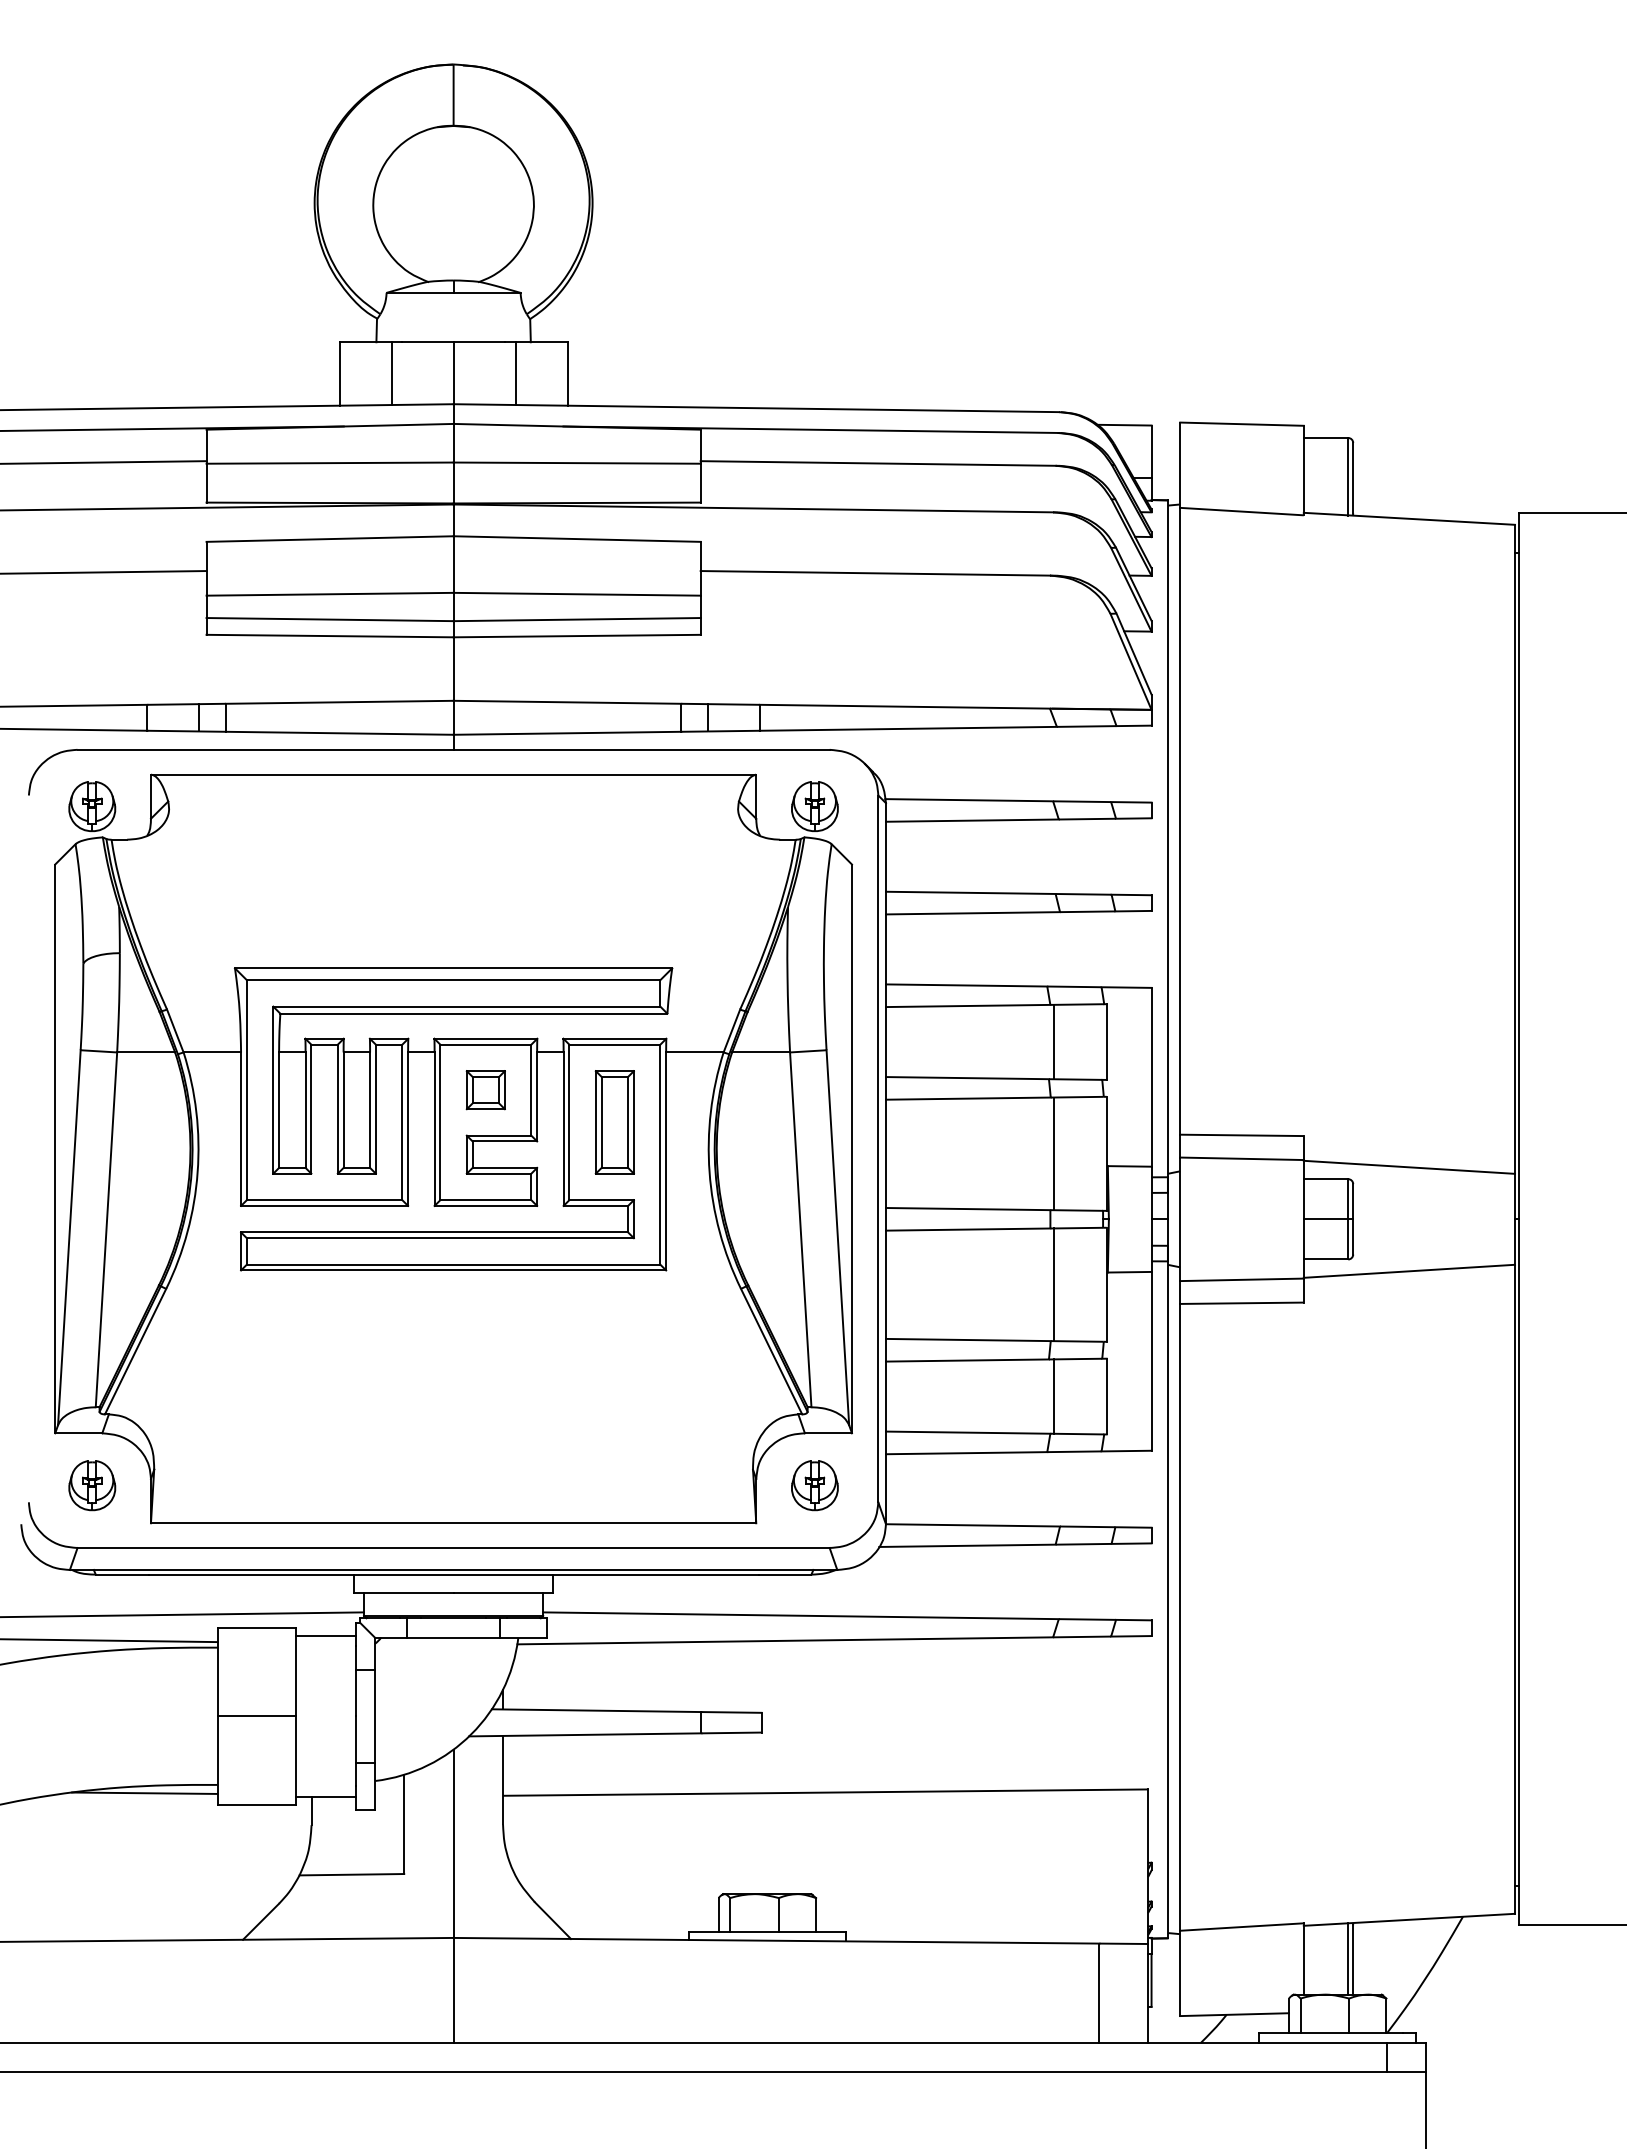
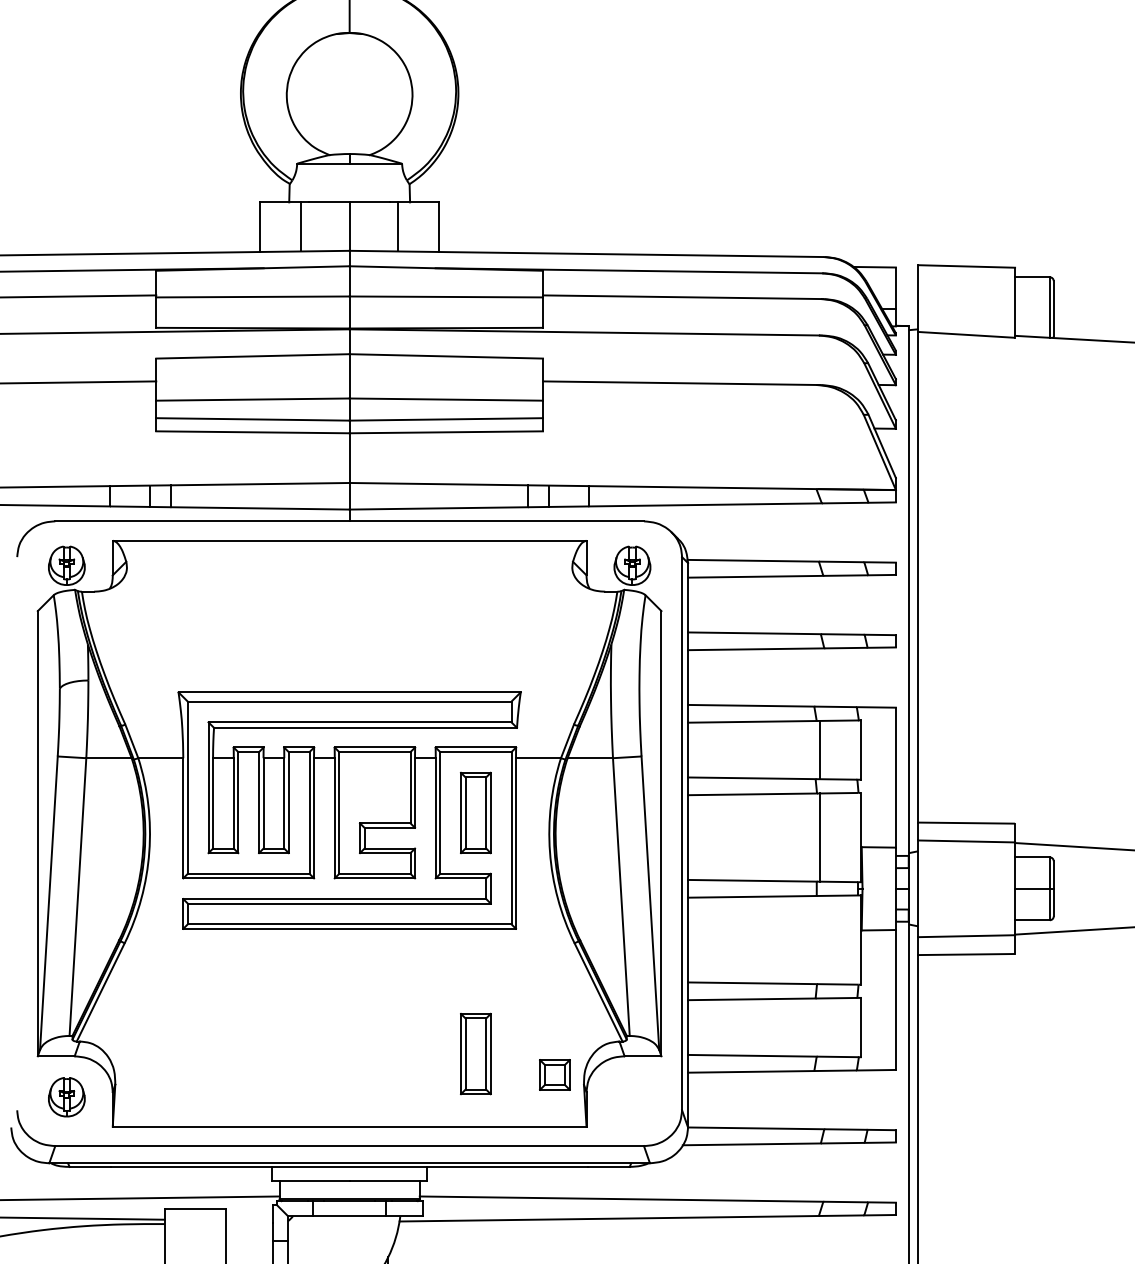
part: (485, 1090) -> (554, 1075), moved
line: (1054, 1284) -> (819, 939), removed
line: (1054, 1396) -> (819, 1027), removed
part: (614, 1430) -> (475, 1054), added
part: (814, 1485) -> (632, 1097), removed
line: (325, 1635) -> (249, 1214), removed

